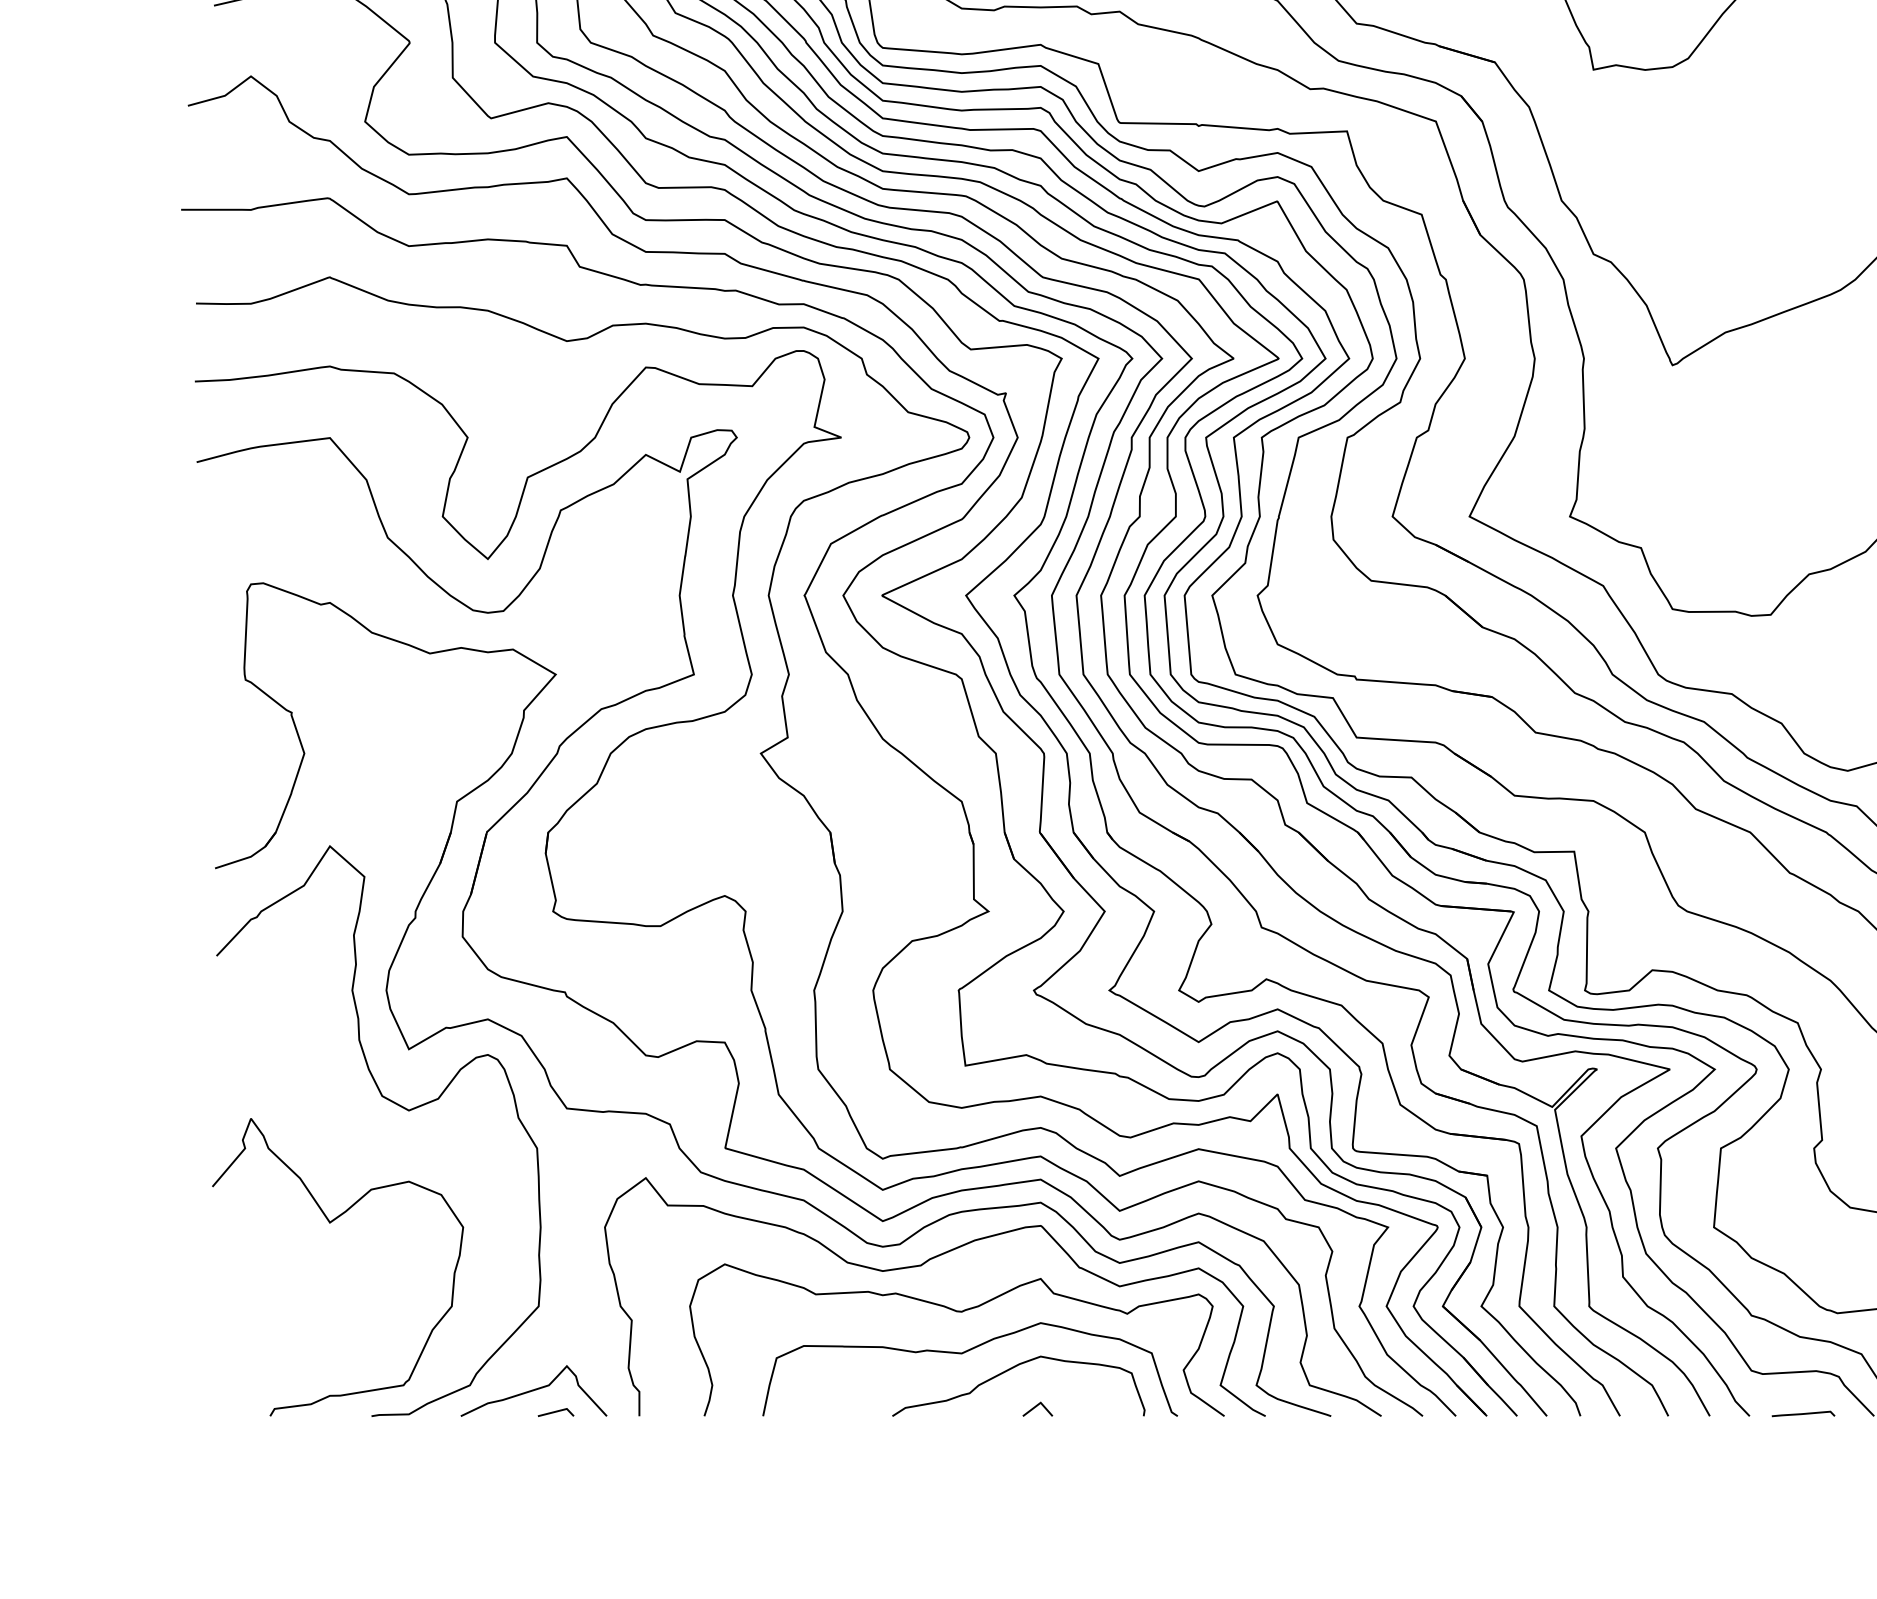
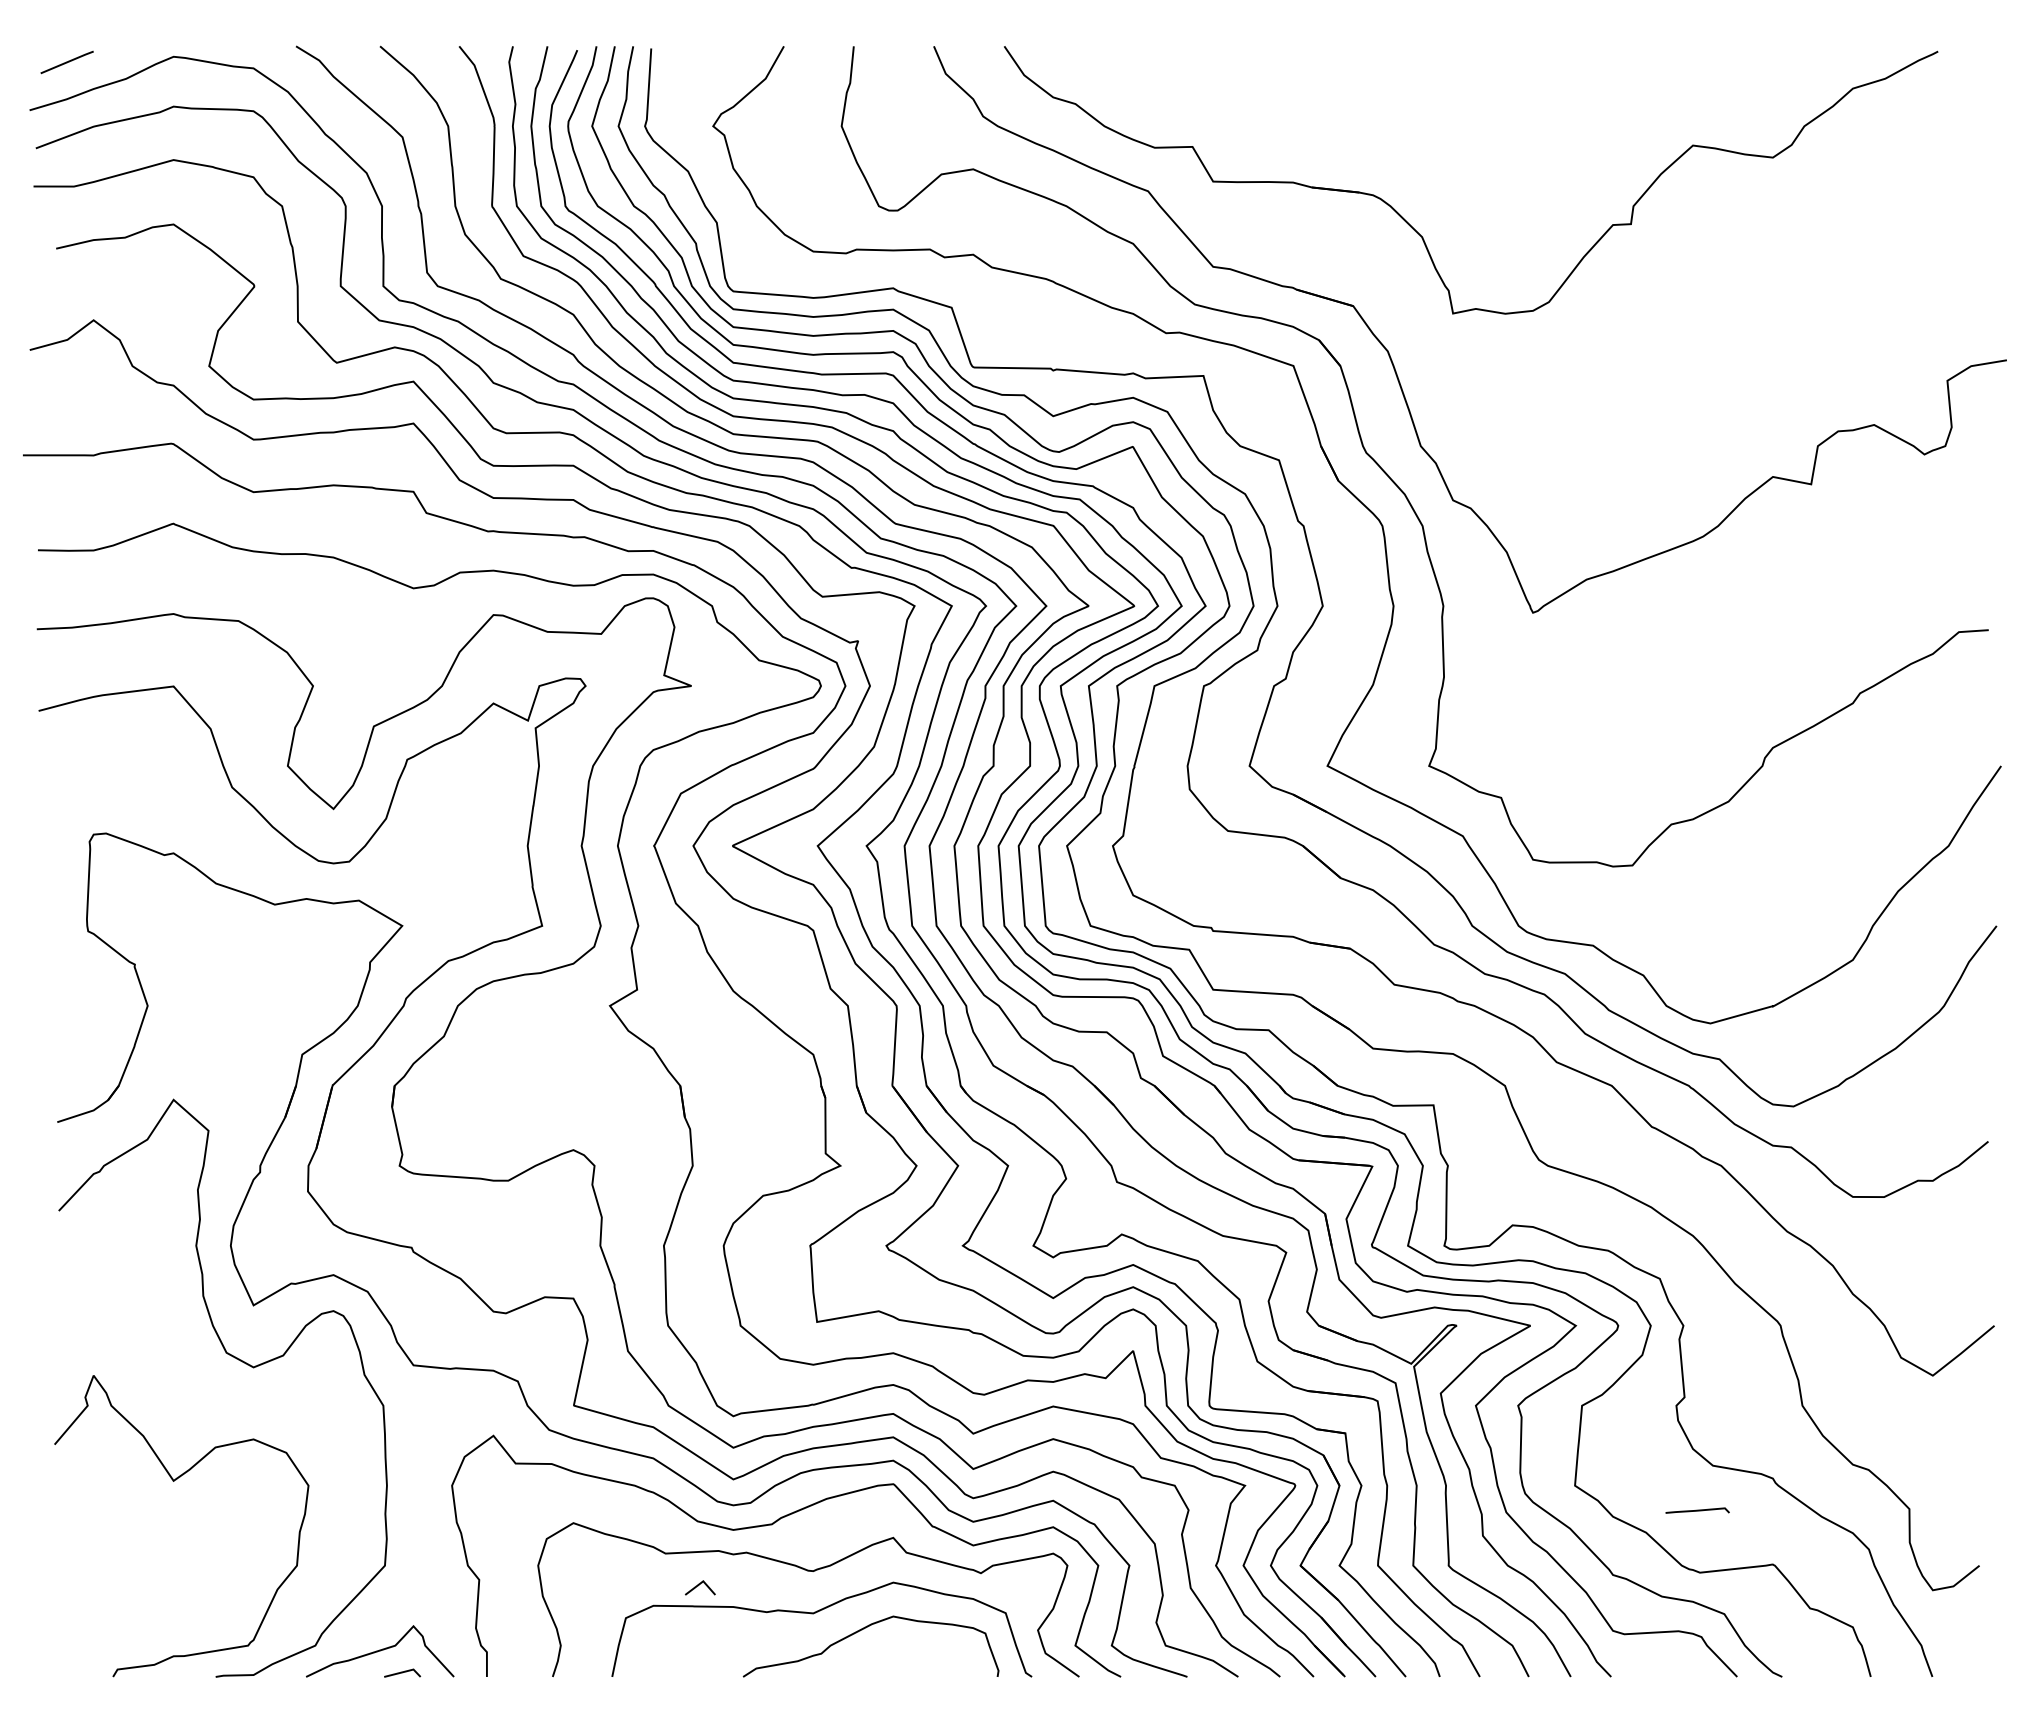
line: (1036, 1406) -> (699, 1585), moved
line: (1803, 1413) -> (1697, 1510), moved

